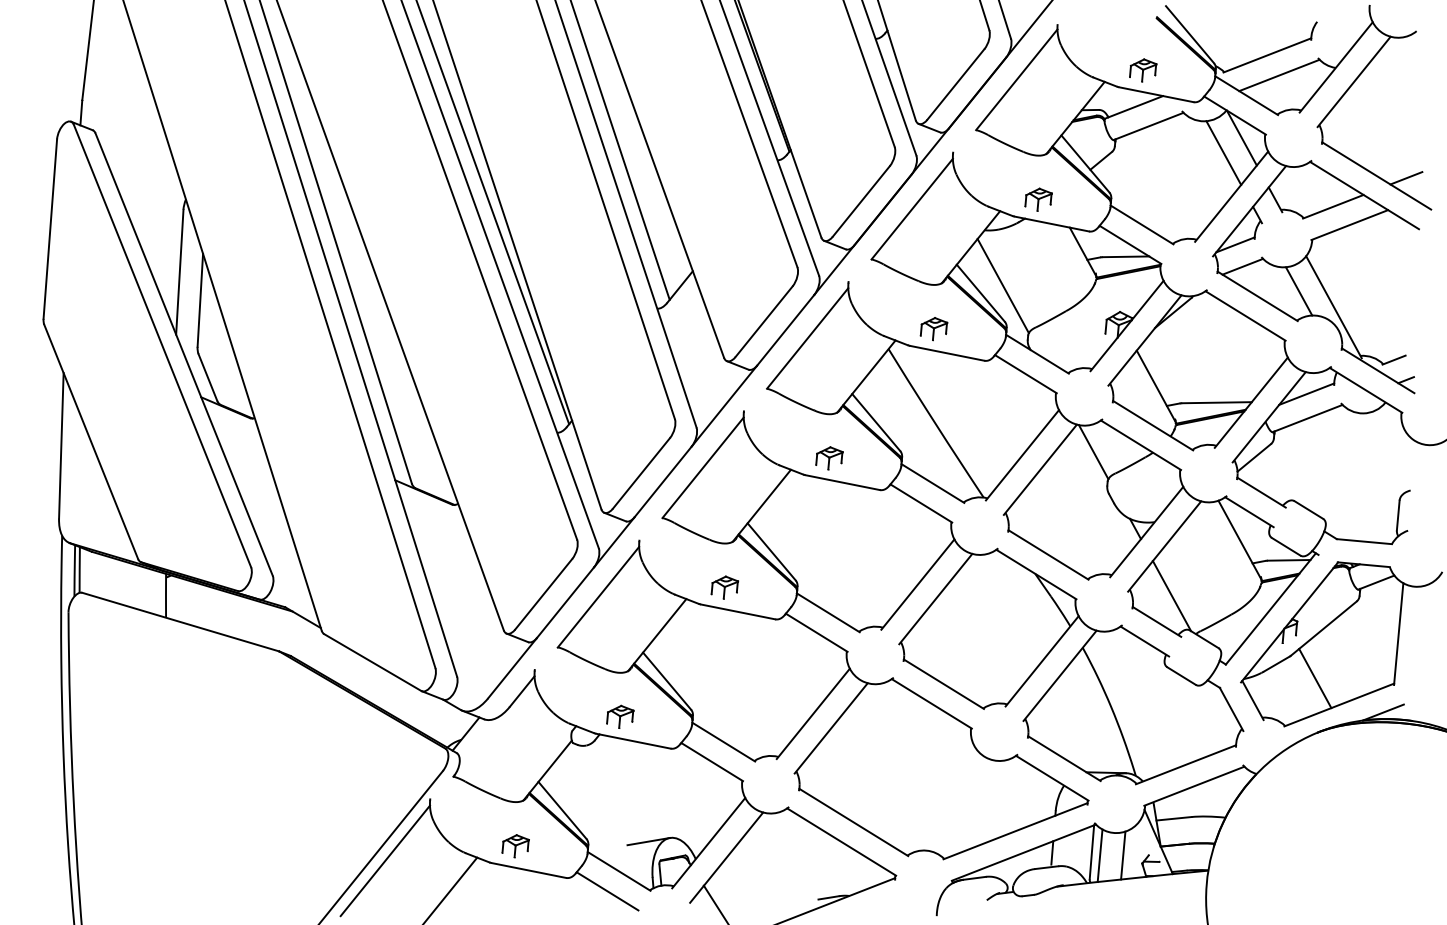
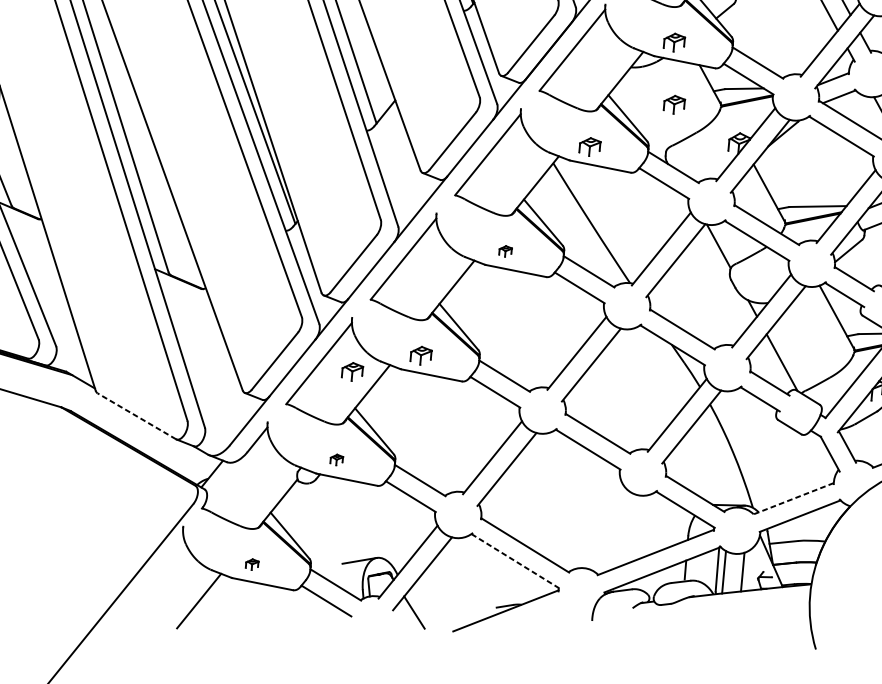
part: (1038, 276) -> (674, 104), added
line: (1002, 286) -> (645, 112), removed
part: (829, 458) -> (505, 251), size x0.6
part: (639, 607) -> (352, 371), added
line: (372, 662) -> (136, 416), solid -> dashed
part: (620, 716) -> (336, 459), size x0.6
line: (1186, 764) -> (793, 498), solid -> dashed
line: (841, 842) -> (515, 561), solid -> dashed
part: (515, 846) -> (252, 564), size x0.6
line: (385, 860) -> (147, 576), removed

